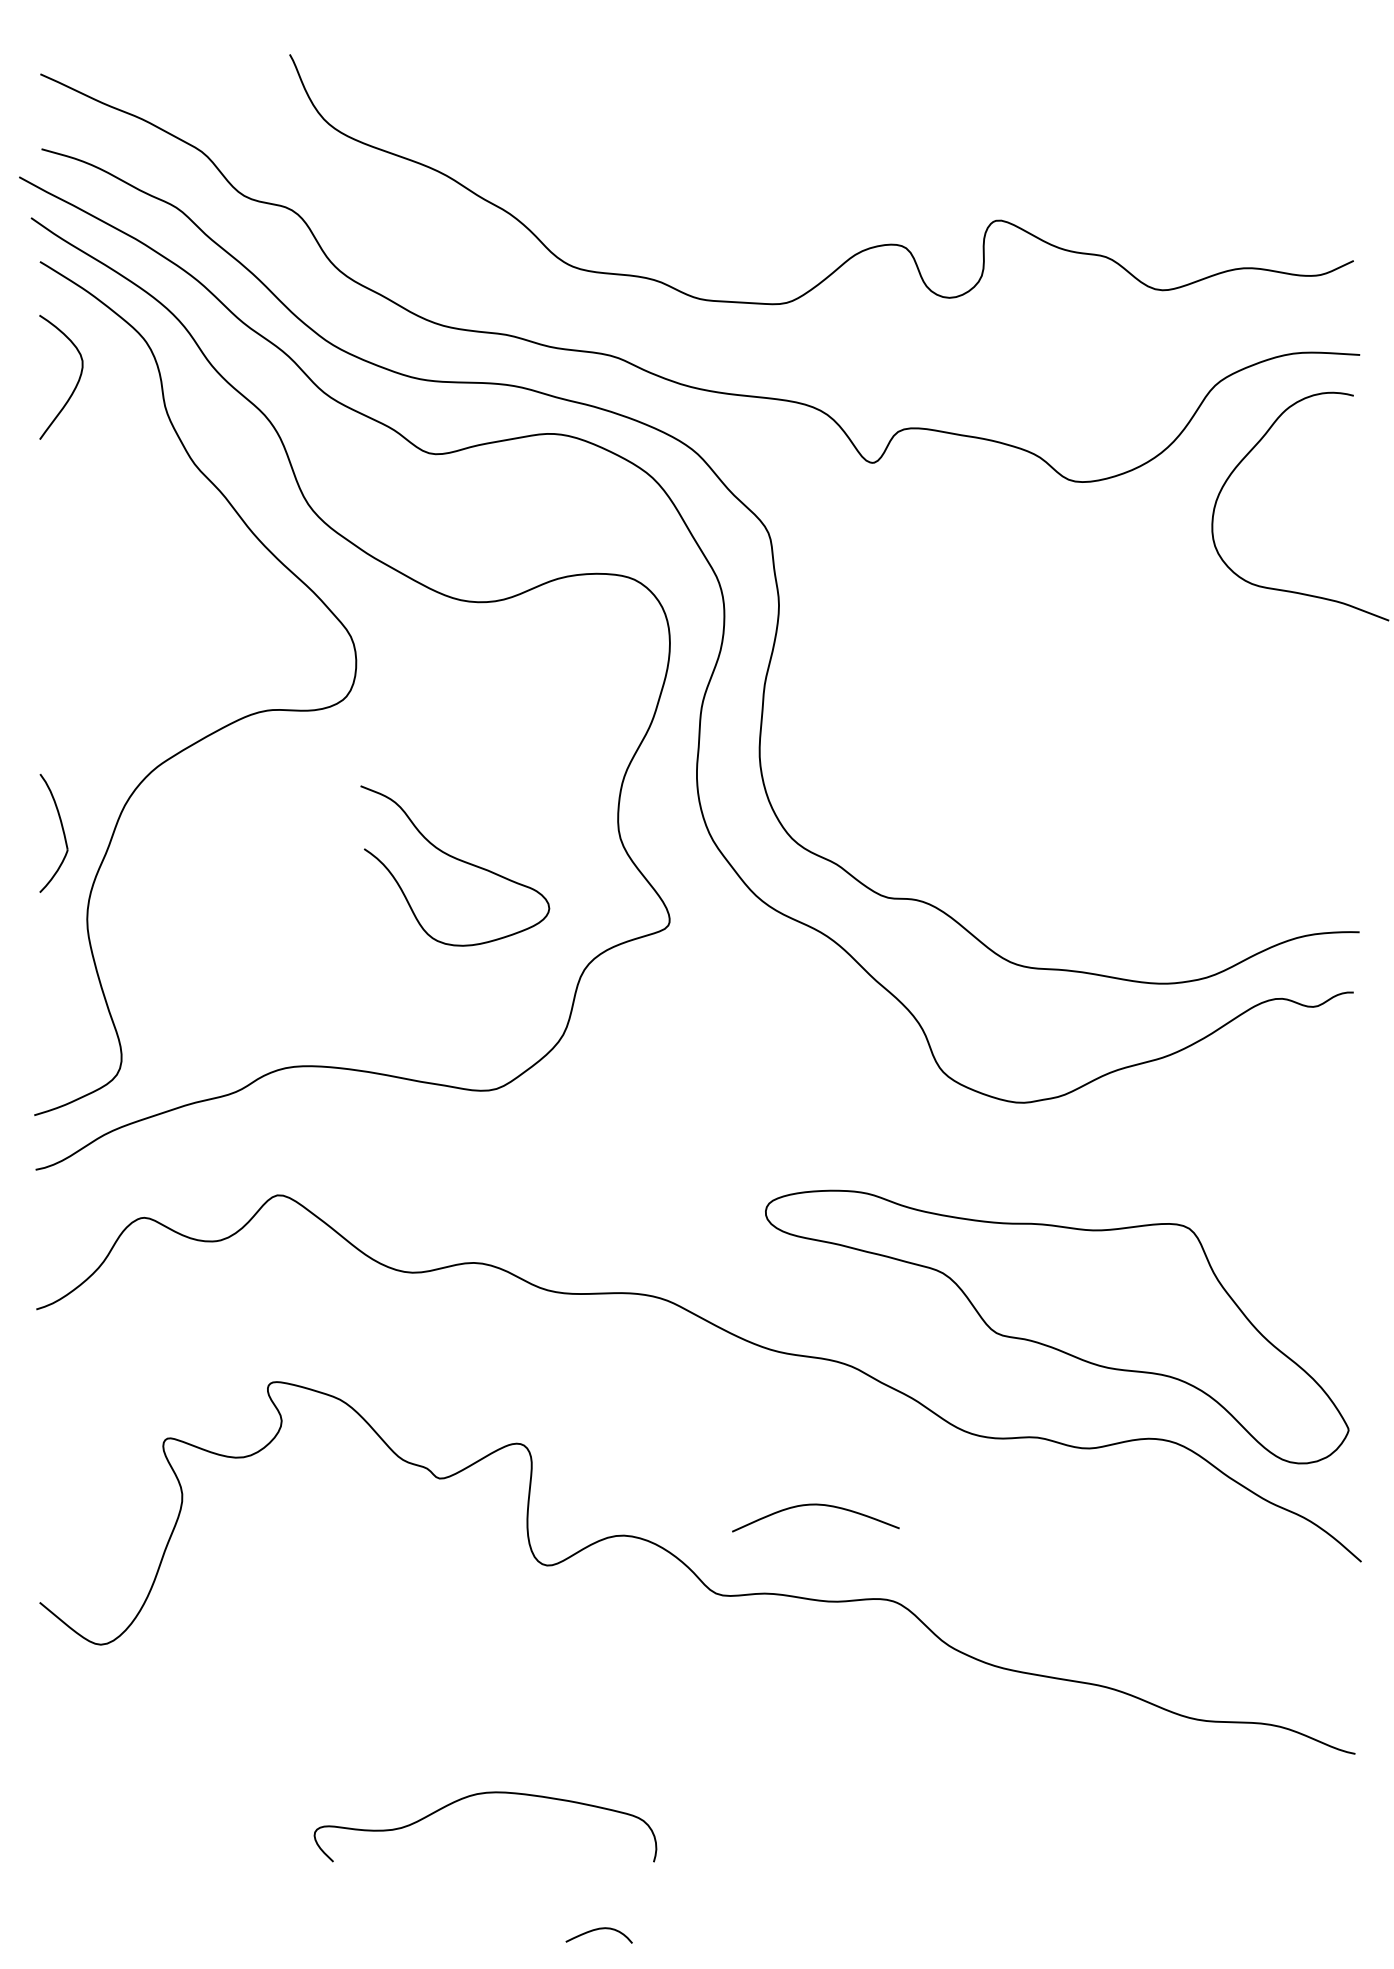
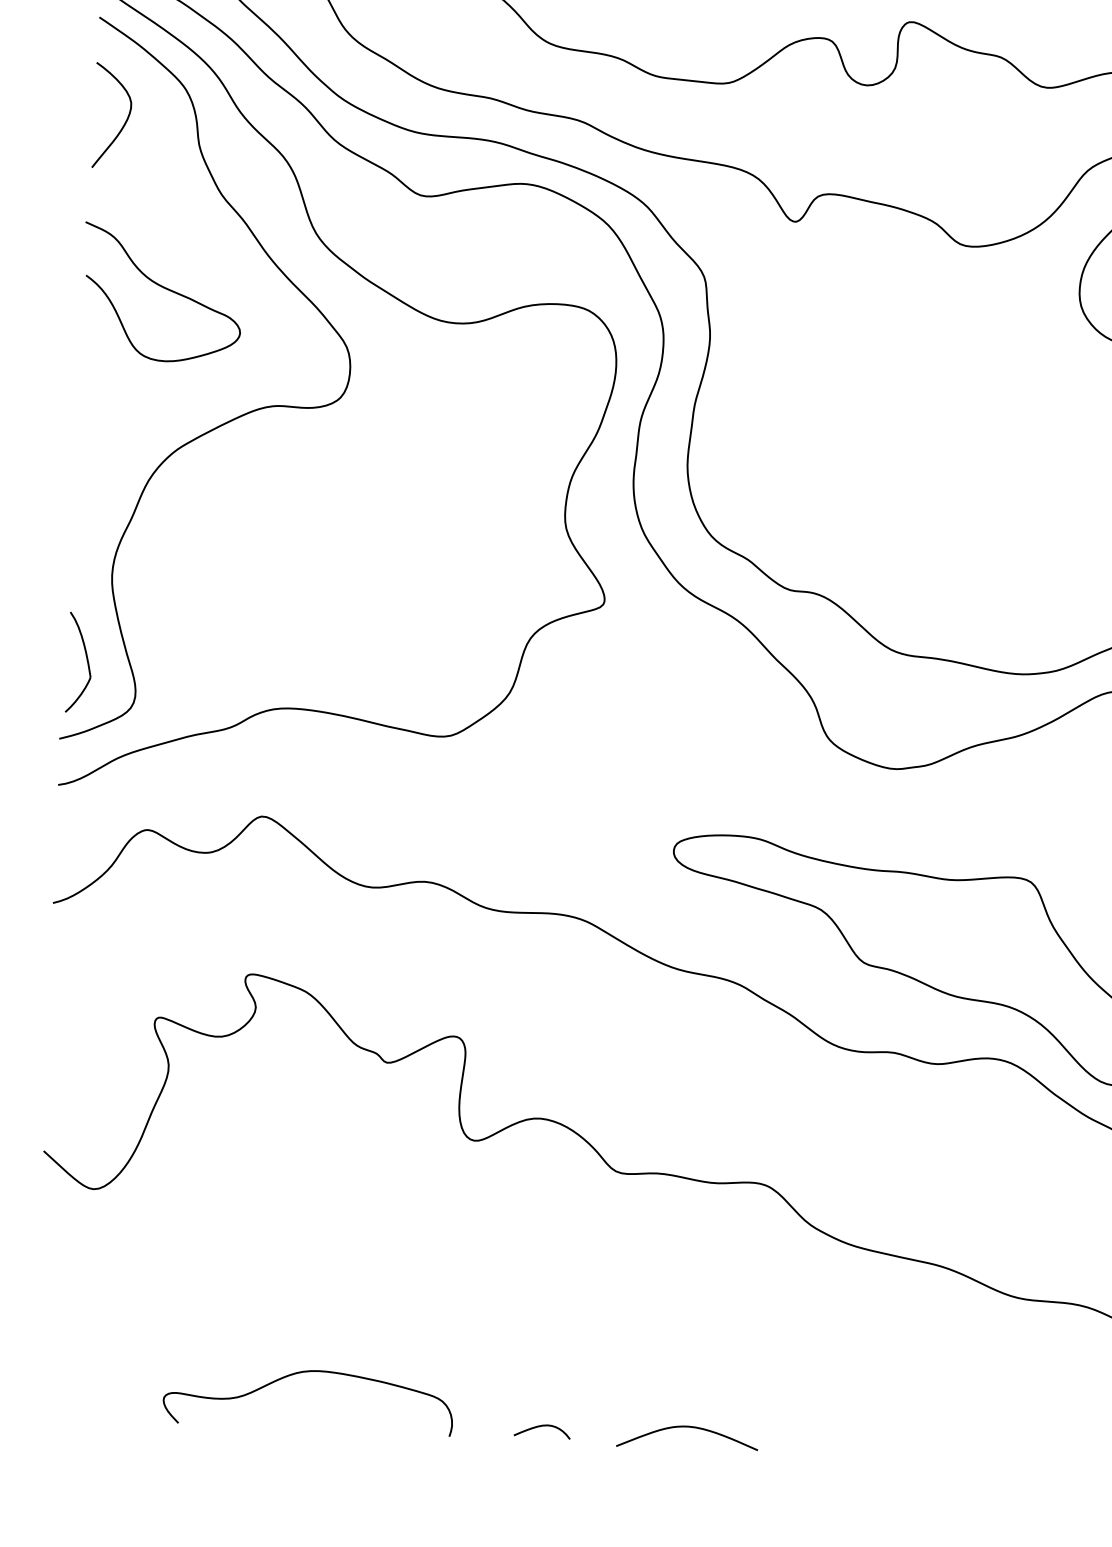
part: (62, 831) -> (86, 661), moved
curve: (457, 860) -> (164, 288), moved
curve: (815, 1505) -> (687, 1427), moved
curve: (483, 1794) -> (308, 1372), moved
curve: (597, 1930) -> (541, 1427), moved

